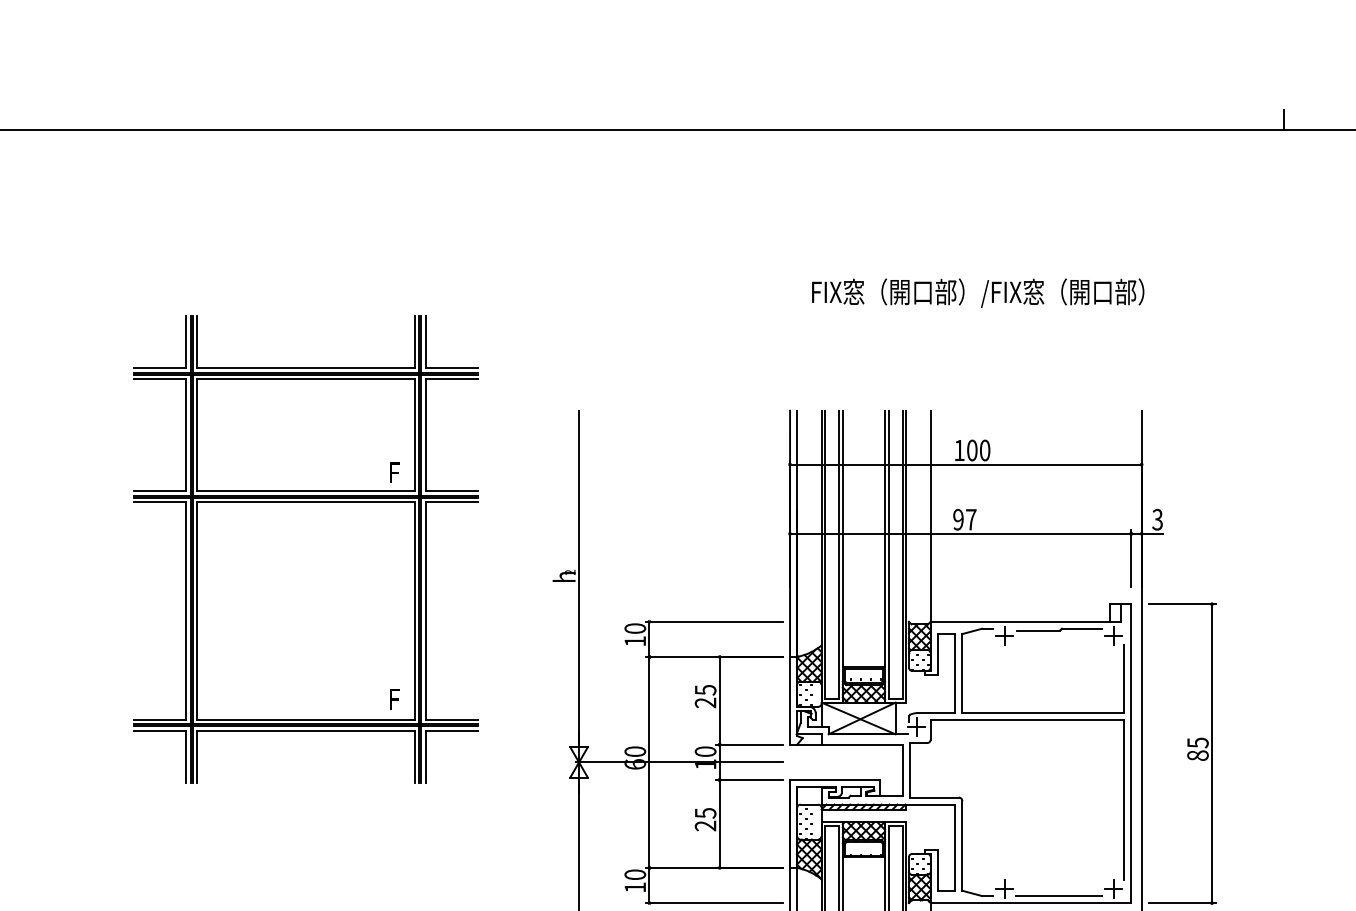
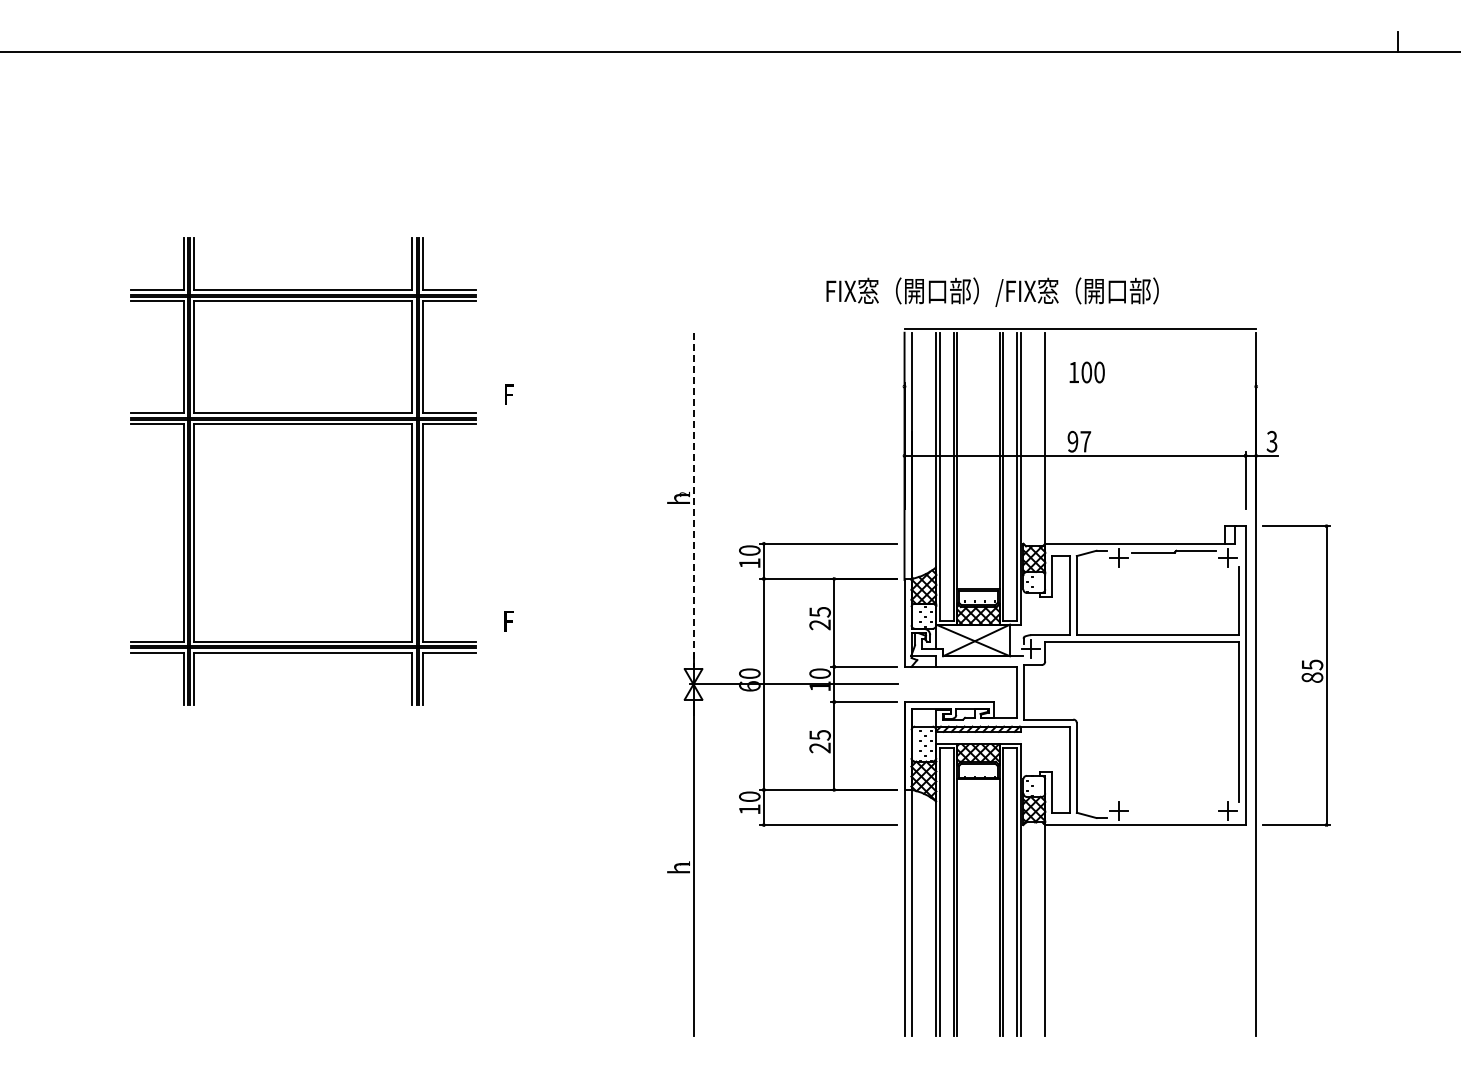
text: (978, 292) -> (992, 291), moved
line: (966, 464) -> (1080, 328), moved
part: (306, 549) -> (303, 471), moved
line: (579, 578) -> (693, 500), solid -> dashed
line: (1059, 896) -> (1173, 818), removed

